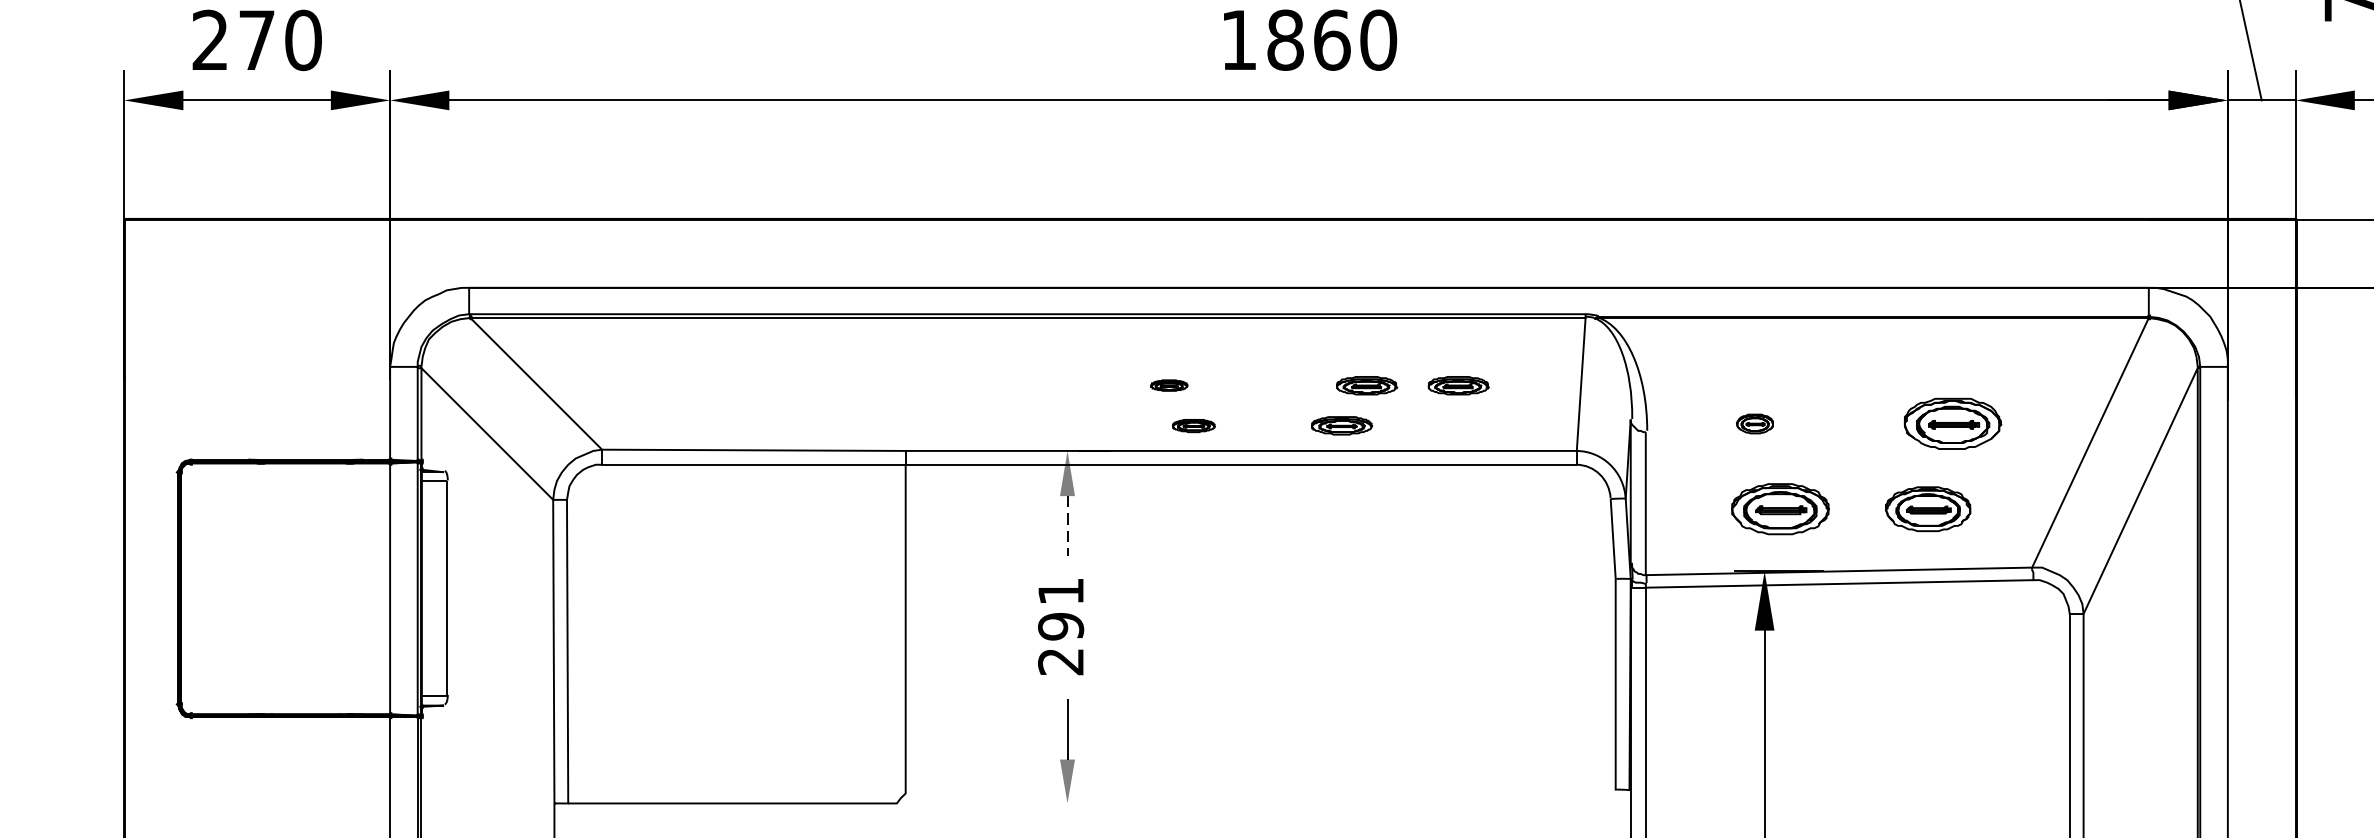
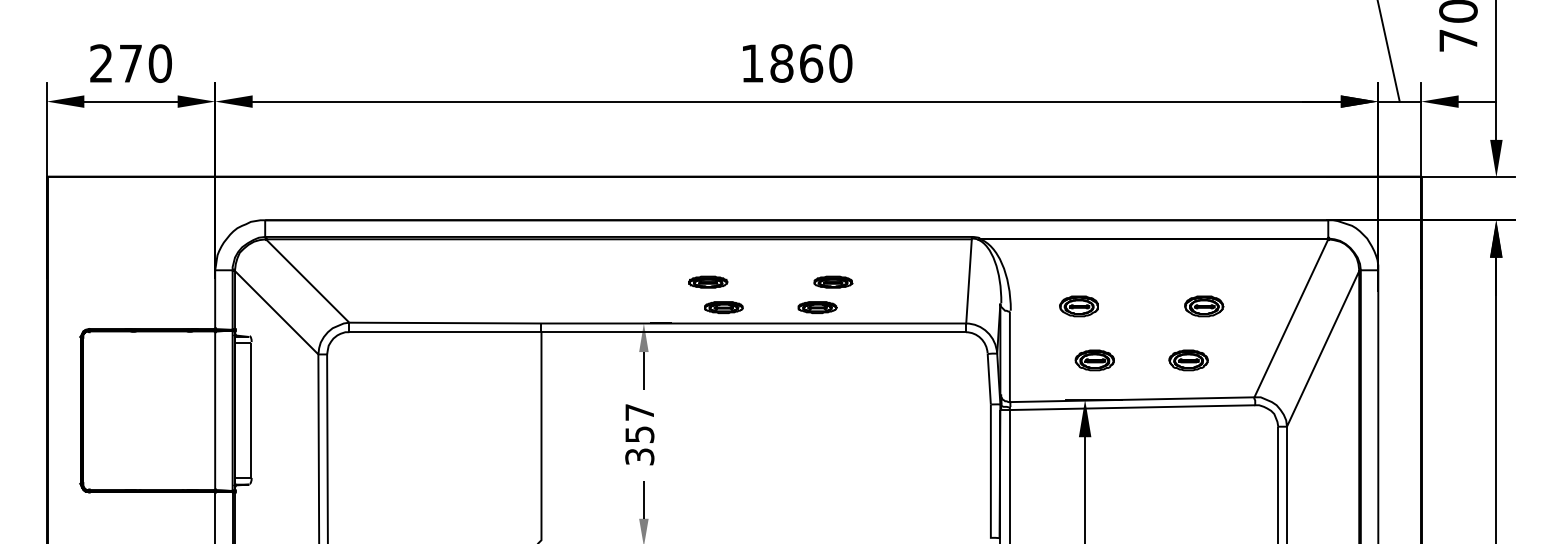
part: (1169, 384) -> (708, 281), size x1.67
part: (1458, 384) -> (891, 281), removed
part: (1754, 424) -> (1078, 306), size x1.67
part: (1953, 424) -> (1204, 306), size x0.62
part: (1193, 425) -> (723, 307), size x1.43
part: (1779, 509) -> (1094, 360), size x0.62
part: (1927, 509) -> (1188, 360), size x0.71
line: (1066, 526) -> (643, 371), dashed -> solid
text: (1060, 626) -> (639, 434), 291 -> 357

